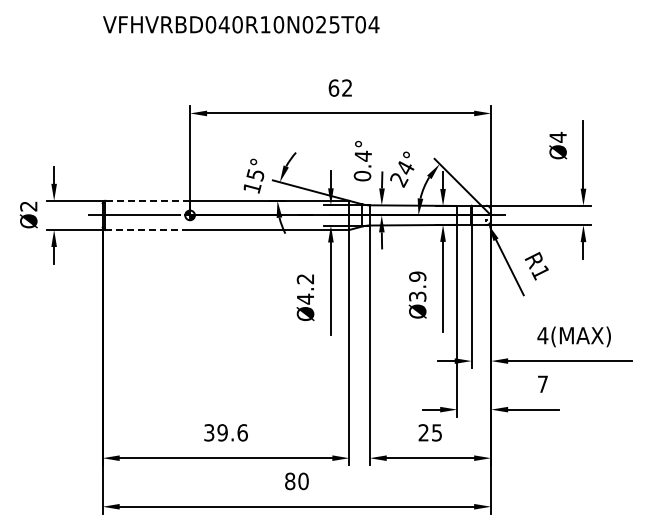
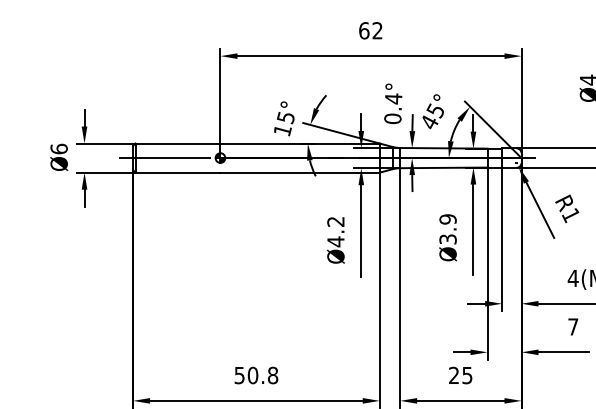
text: (402, 173) -> (432, 116), 24° -> 45°
line: (147, 200) -> (177, 143), dashed -> solid
text: (28, 206) -> (58, 149), Ø2 -> Ø6
line: (148, 229) -> (178, 172), dashed -> solid
text: (225, 432) -> (255, 375), 39.6 -> 50.8

